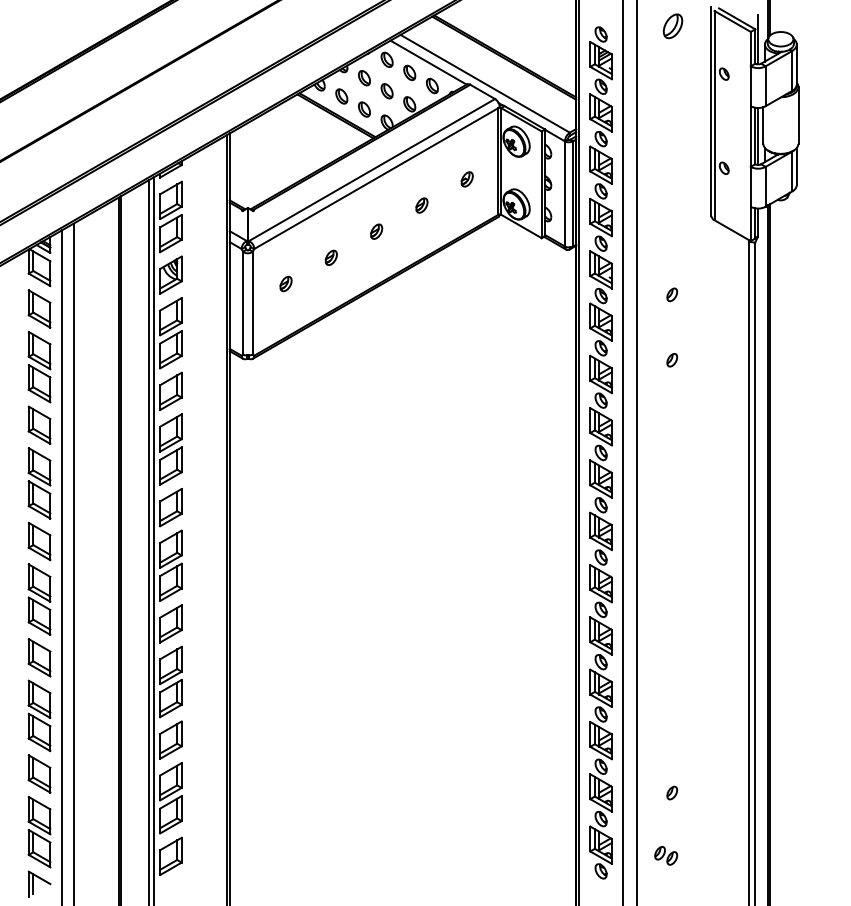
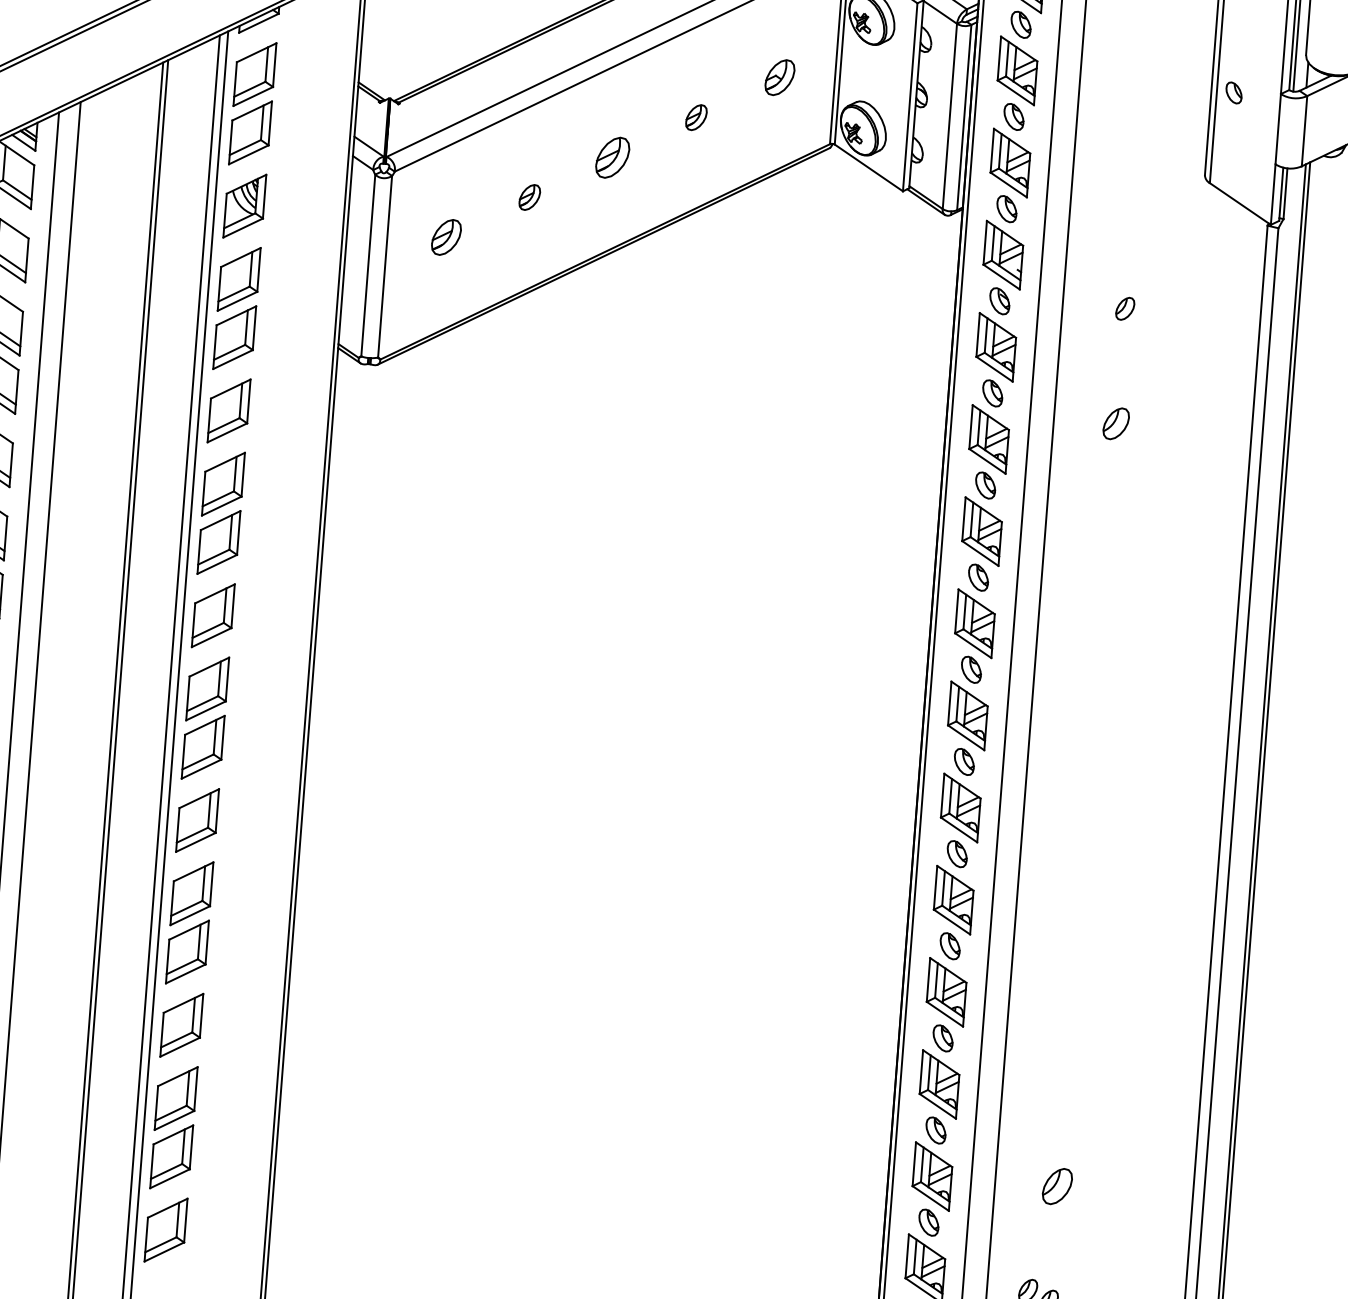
part: (466, 179) -> (778, 77), size x1.4
part: (376, 231) -> (612, 157), size x1.6
part: (285, 283) -> (445, 236), size x1.4
part: (672, 360) -> (1116, 424), size x1.4
part: (672, 792) -> (1058, 1185), size x1.6

